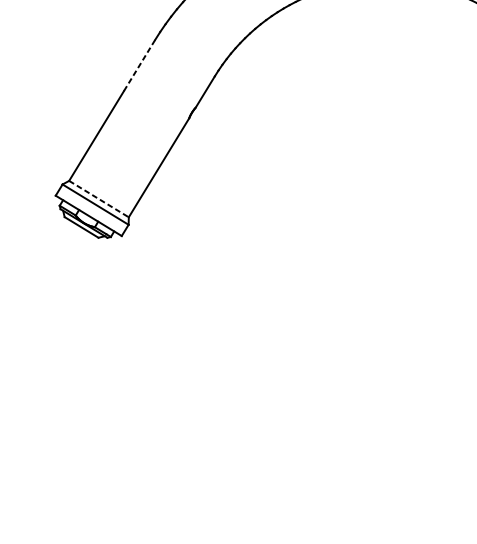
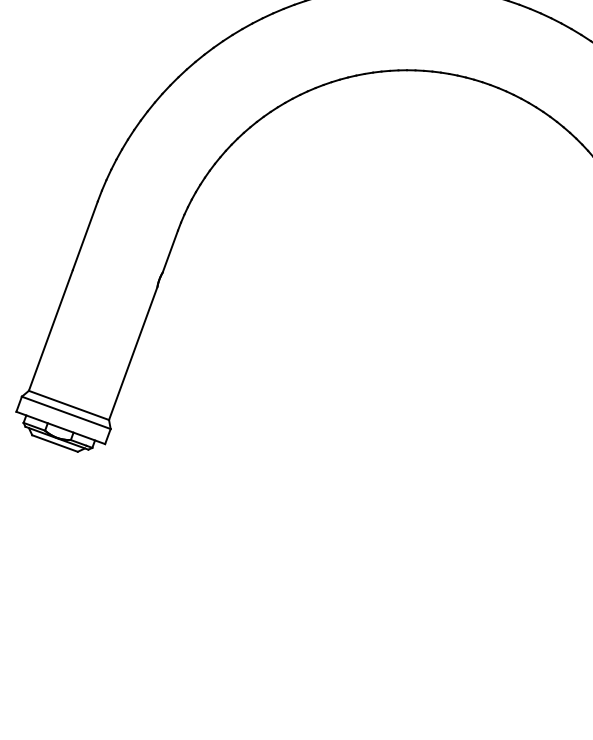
line: (139, 65) -> (85, 235), dashed -> solid
line: (98, 199) -> (68, 405), dashed -> solid

